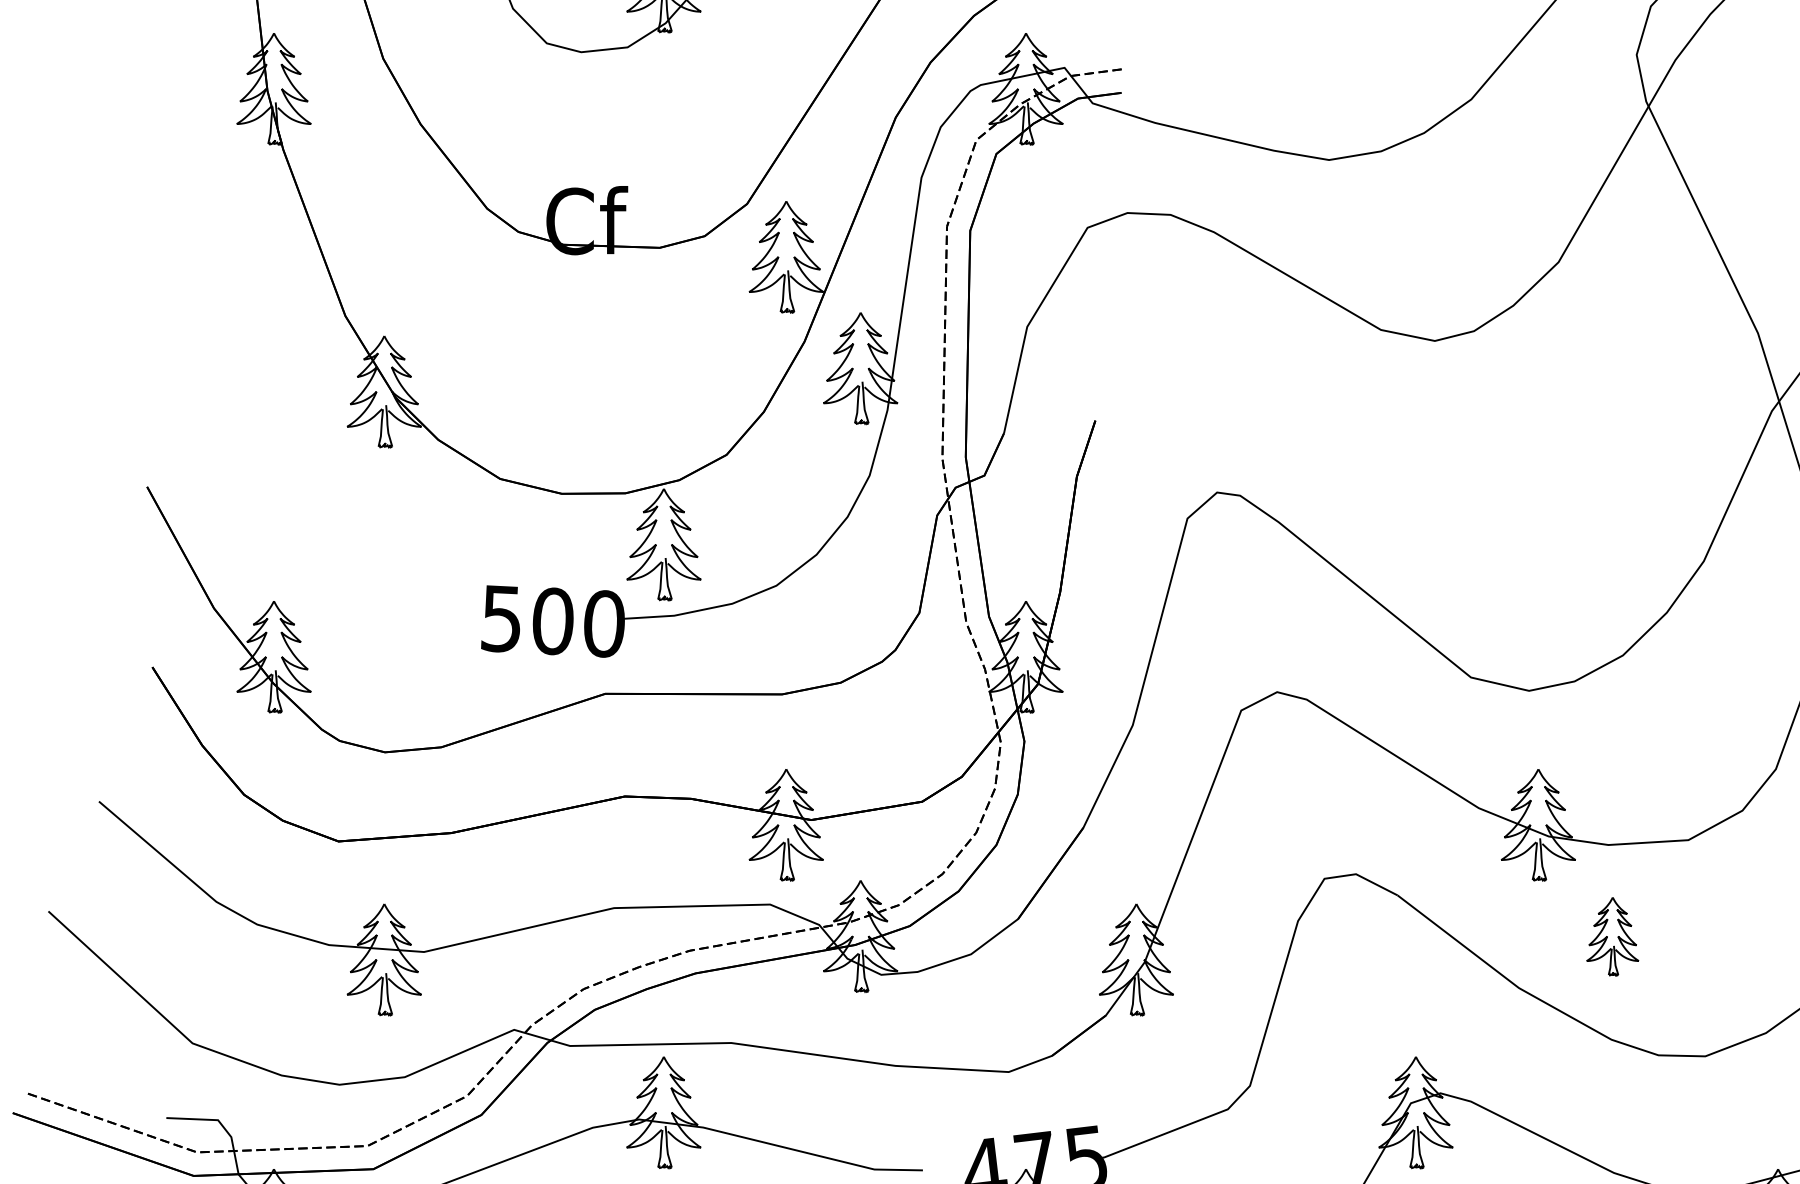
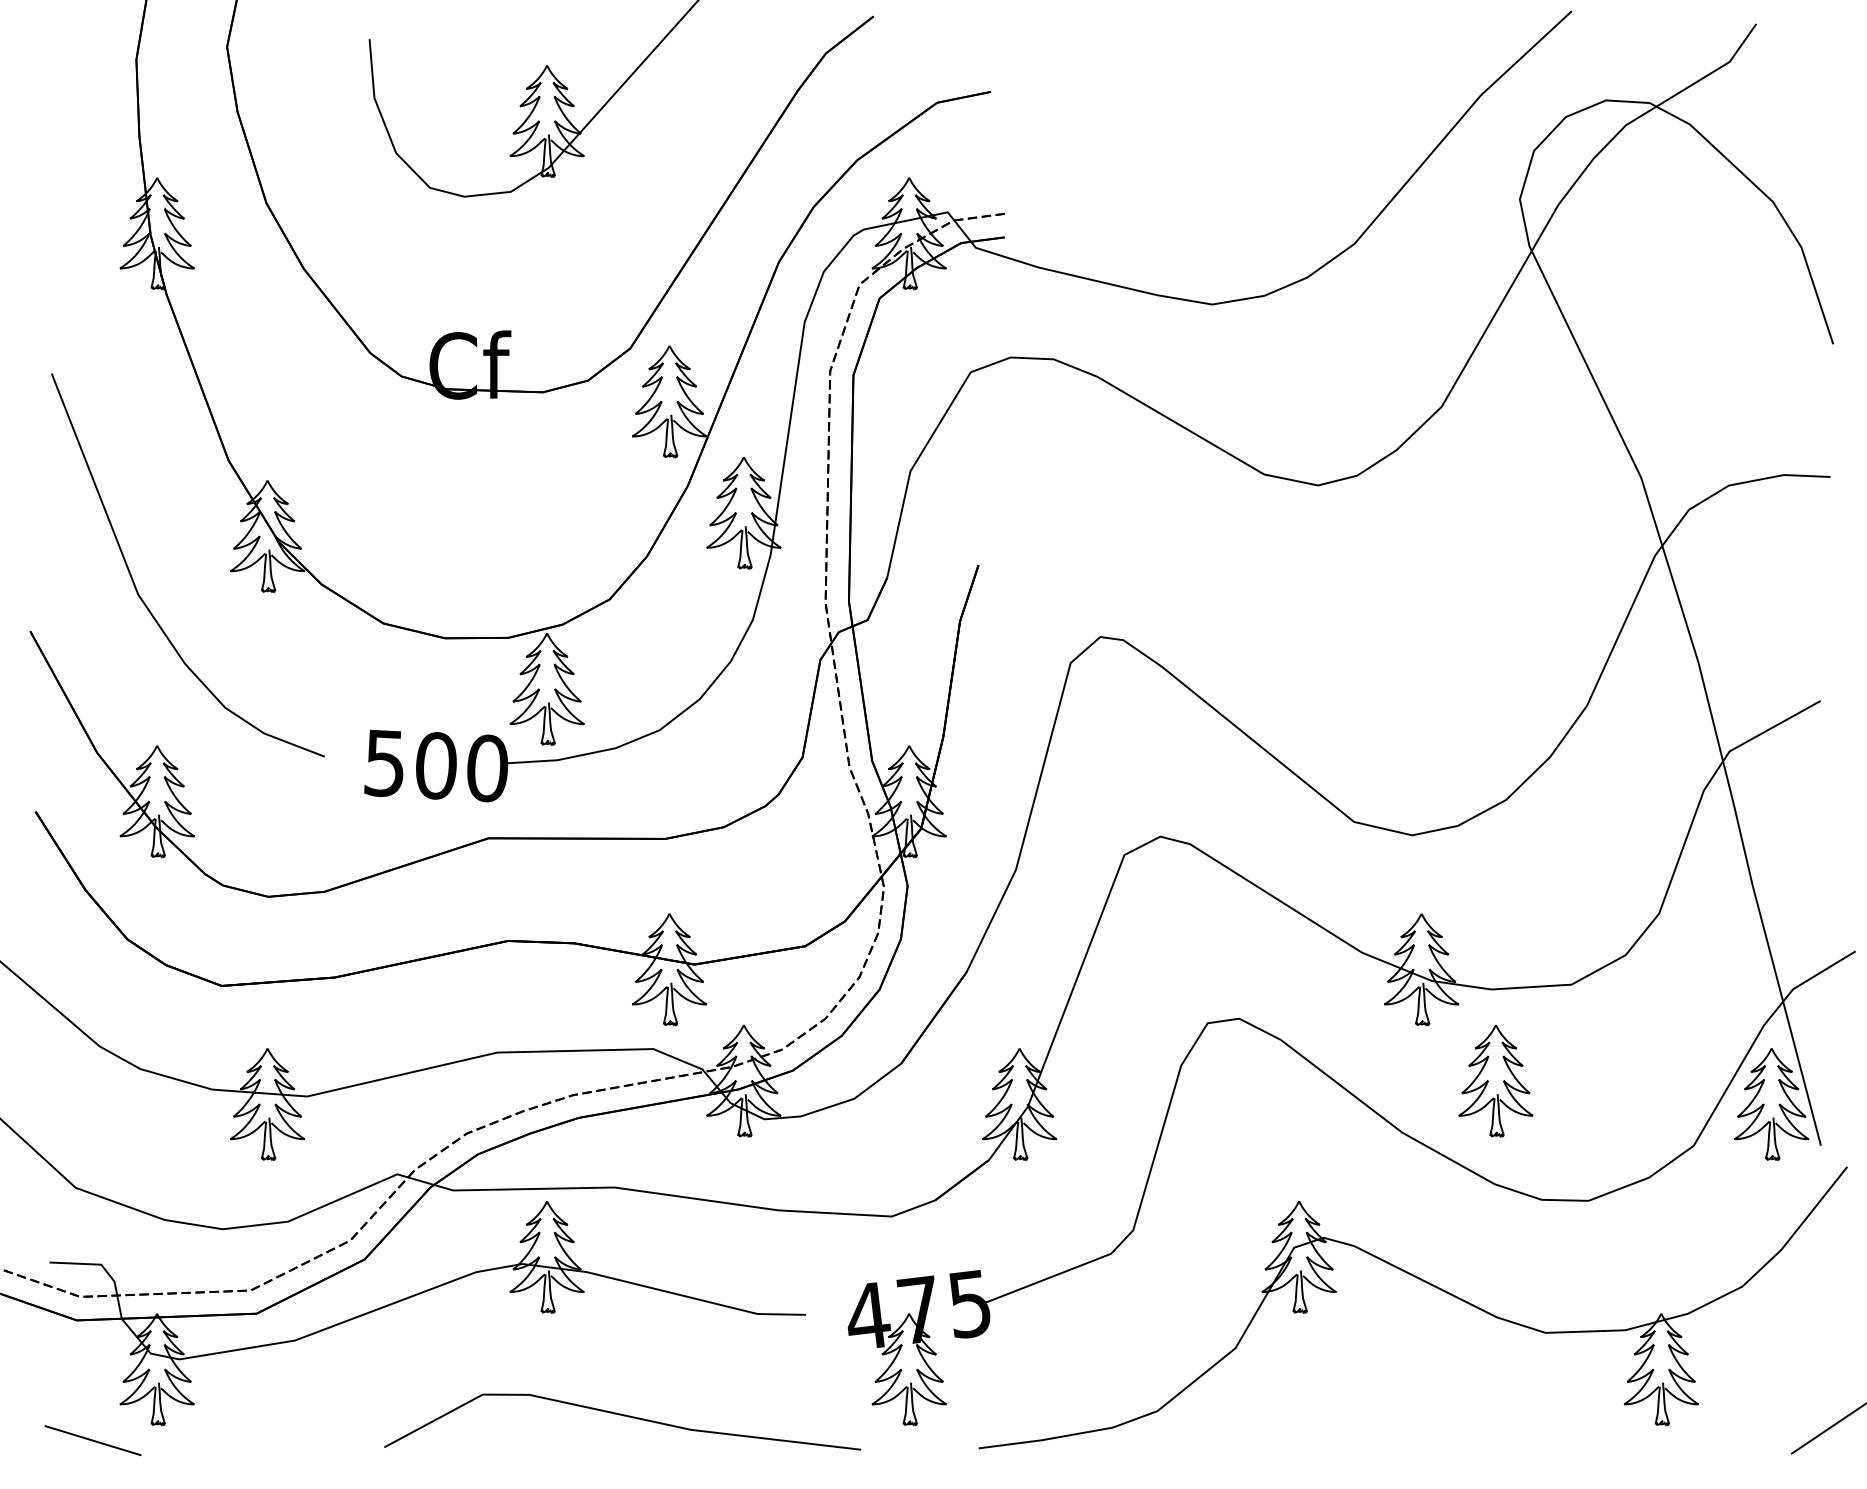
curve: (253, 442) -> (136, 586), added
part: (1612, 937) -> (1495, 1081), size x1.43

